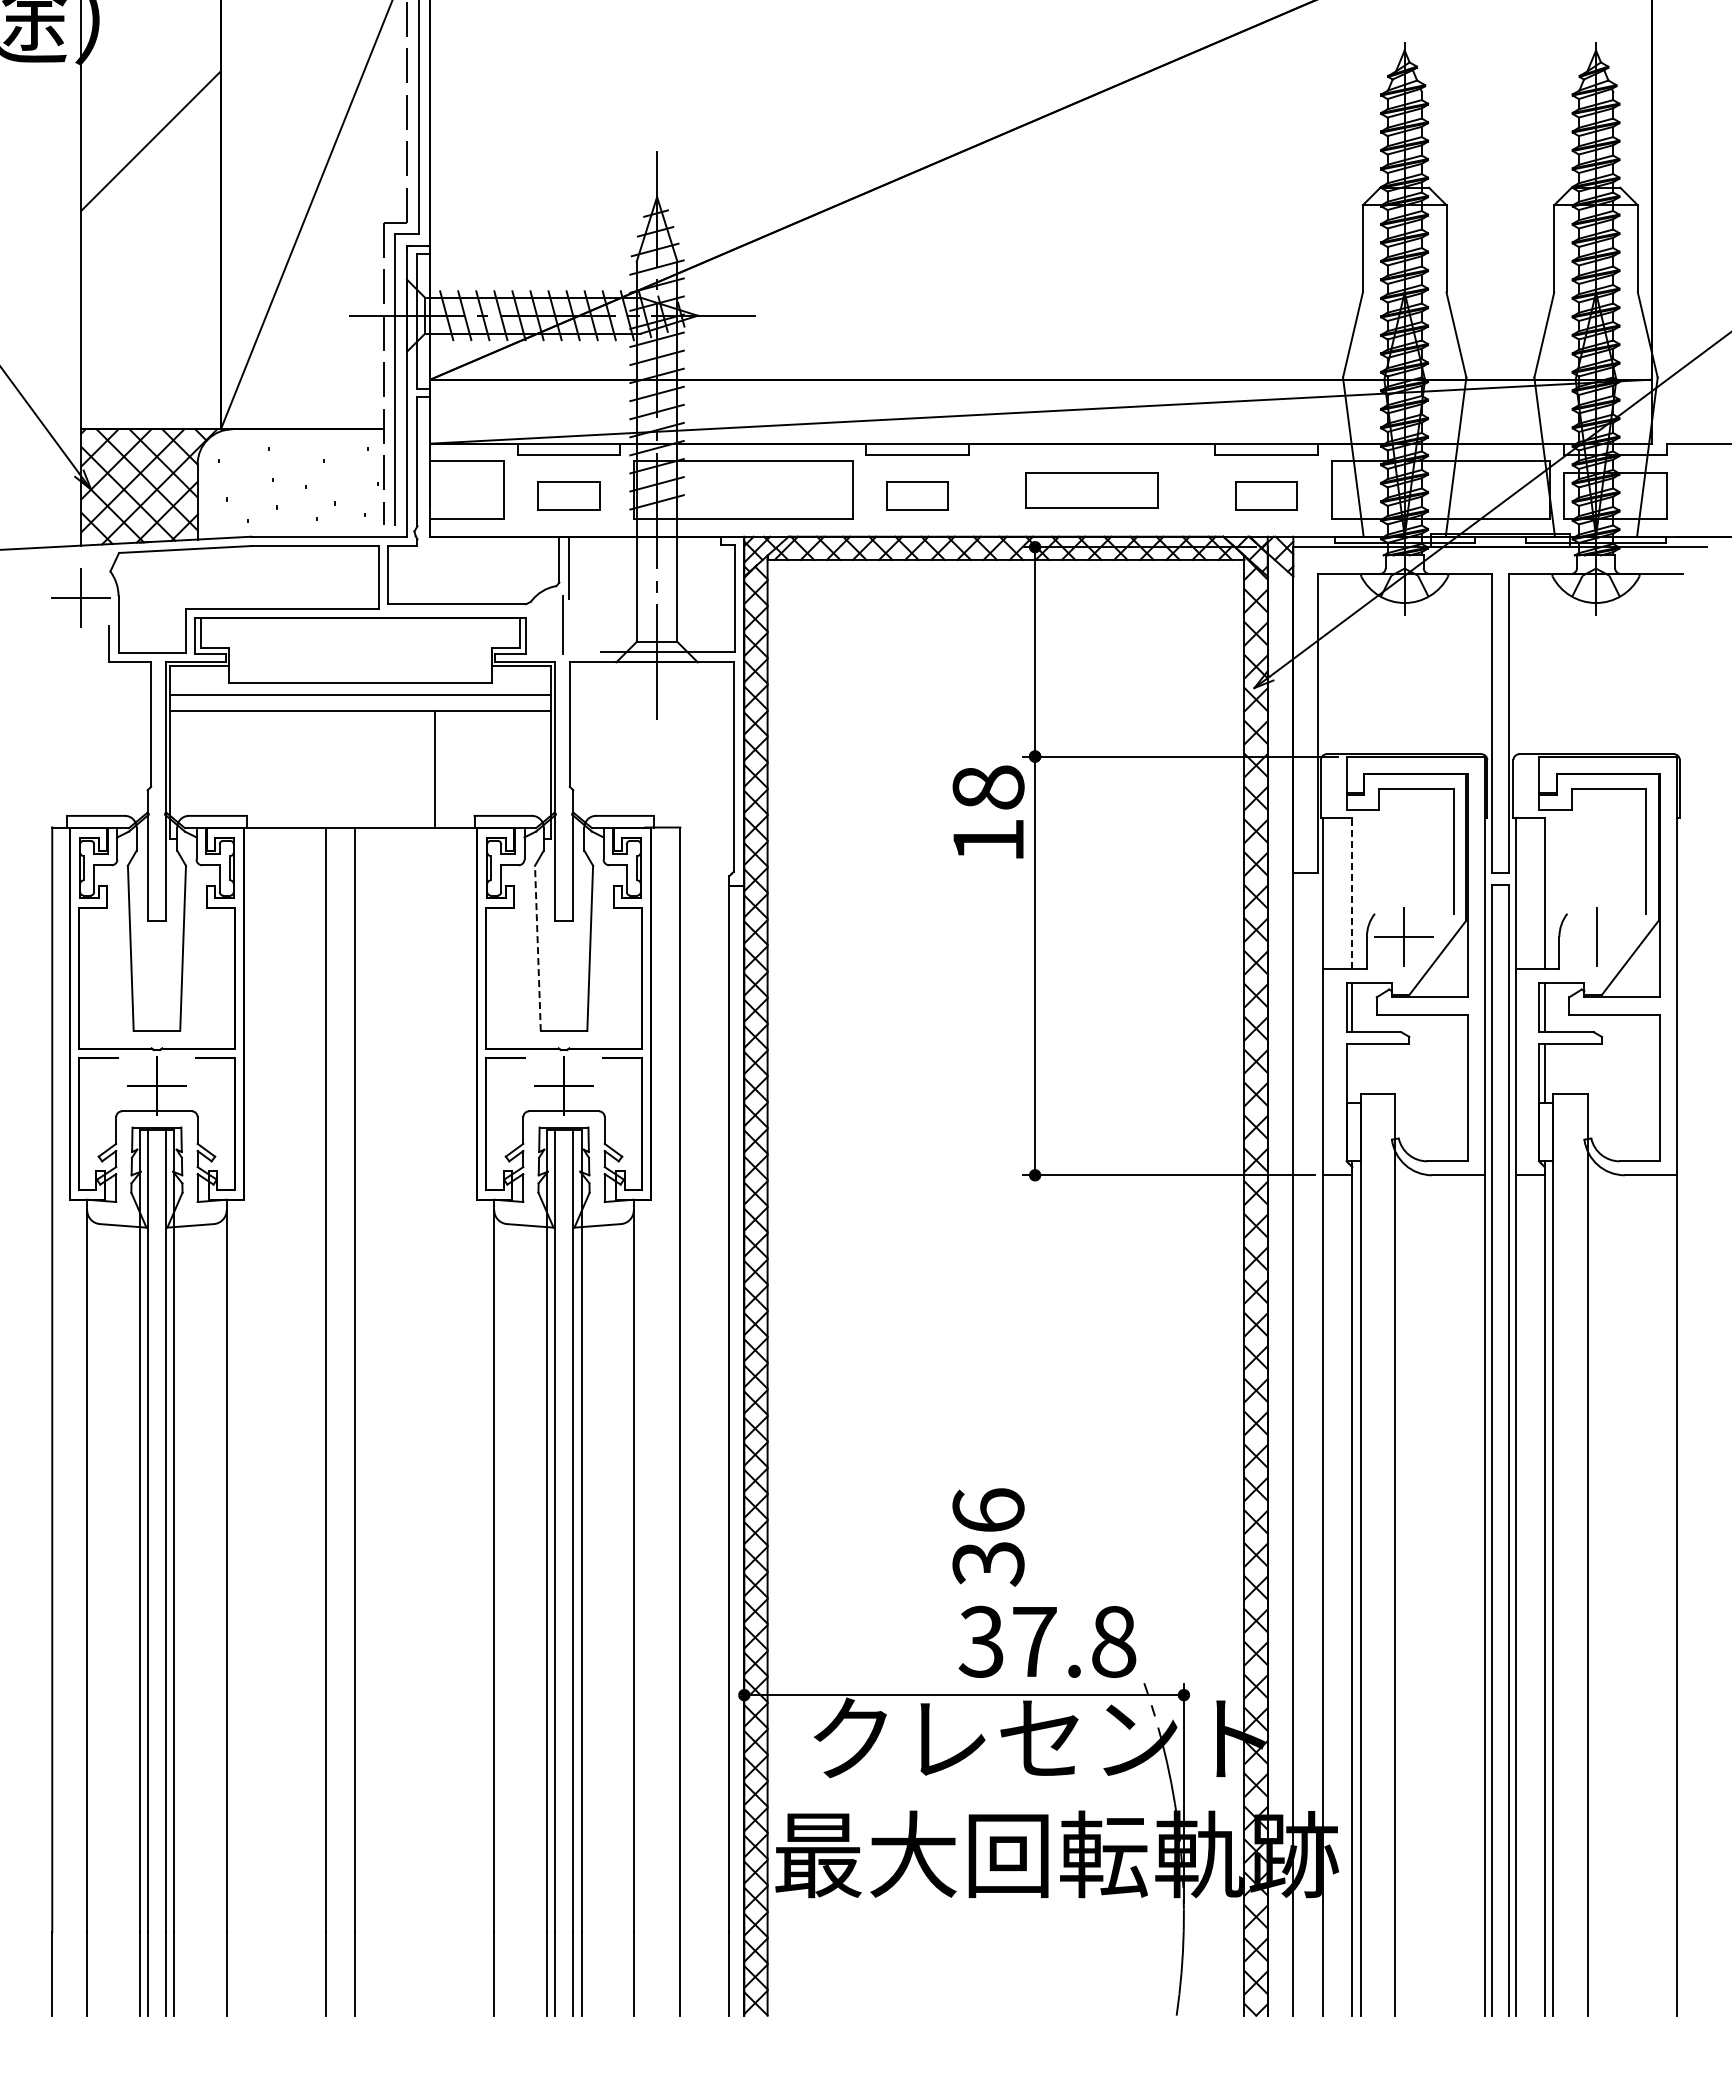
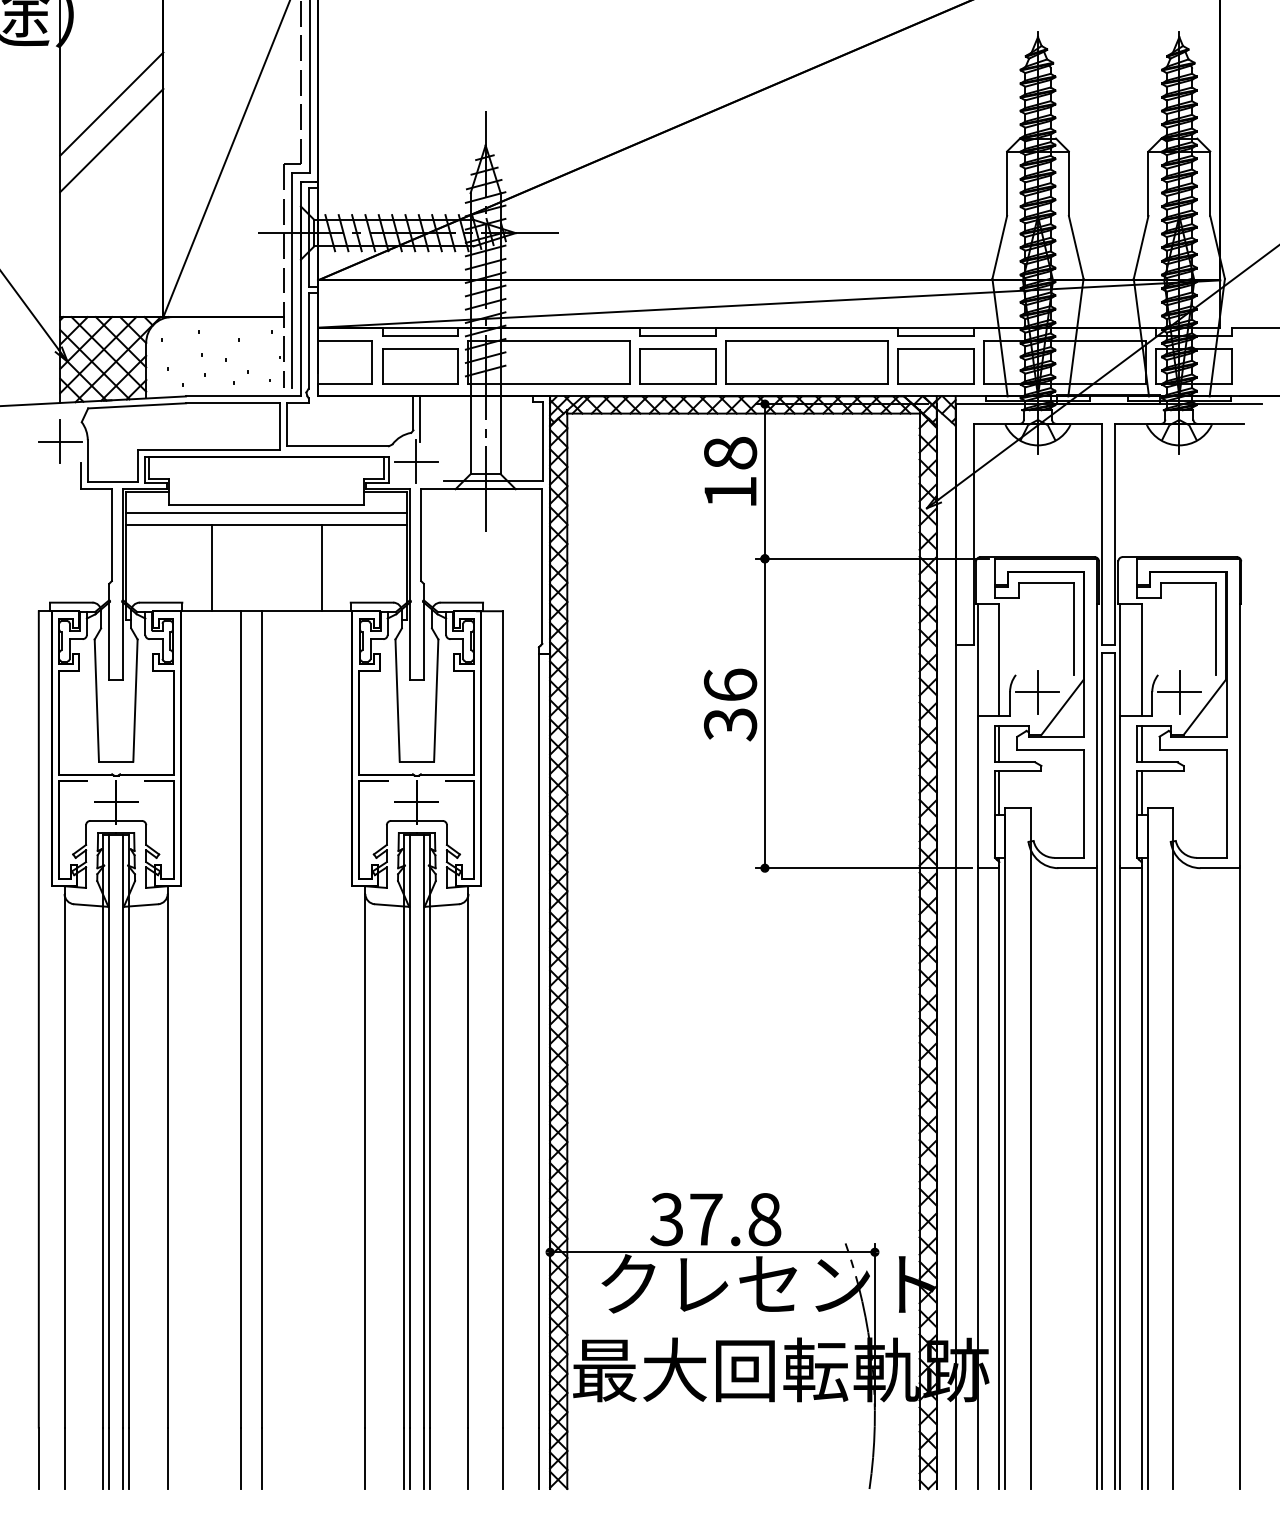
line: (150, 190) -> (111, 140), added
part: (1091, 489) -> (806, 361), size x1.67
part: (568, 495) -> (420, 365), size x1.67
part: (917, 495) -> (678, 365), size x1.67
part: (1266, 495) -> (935, 365), size x1.67
line: (562, 625) -> (415, 462), added
line: (286, 769) -> (211, 568), added
text: (988, 811) -> (730, 470), moved
line: (1352, 893) -> (999, 660), dashed -> solid
line: (1596, 936) -> (1179, 691), added
line: (537, 948) -> (397, 700), dashed -> solid
line: (1352, 1073) -> (999, 792), added
text: (988, 1537) -> (730, 705), moved
text: (1047, 1641) -> (715, 1219), moved

